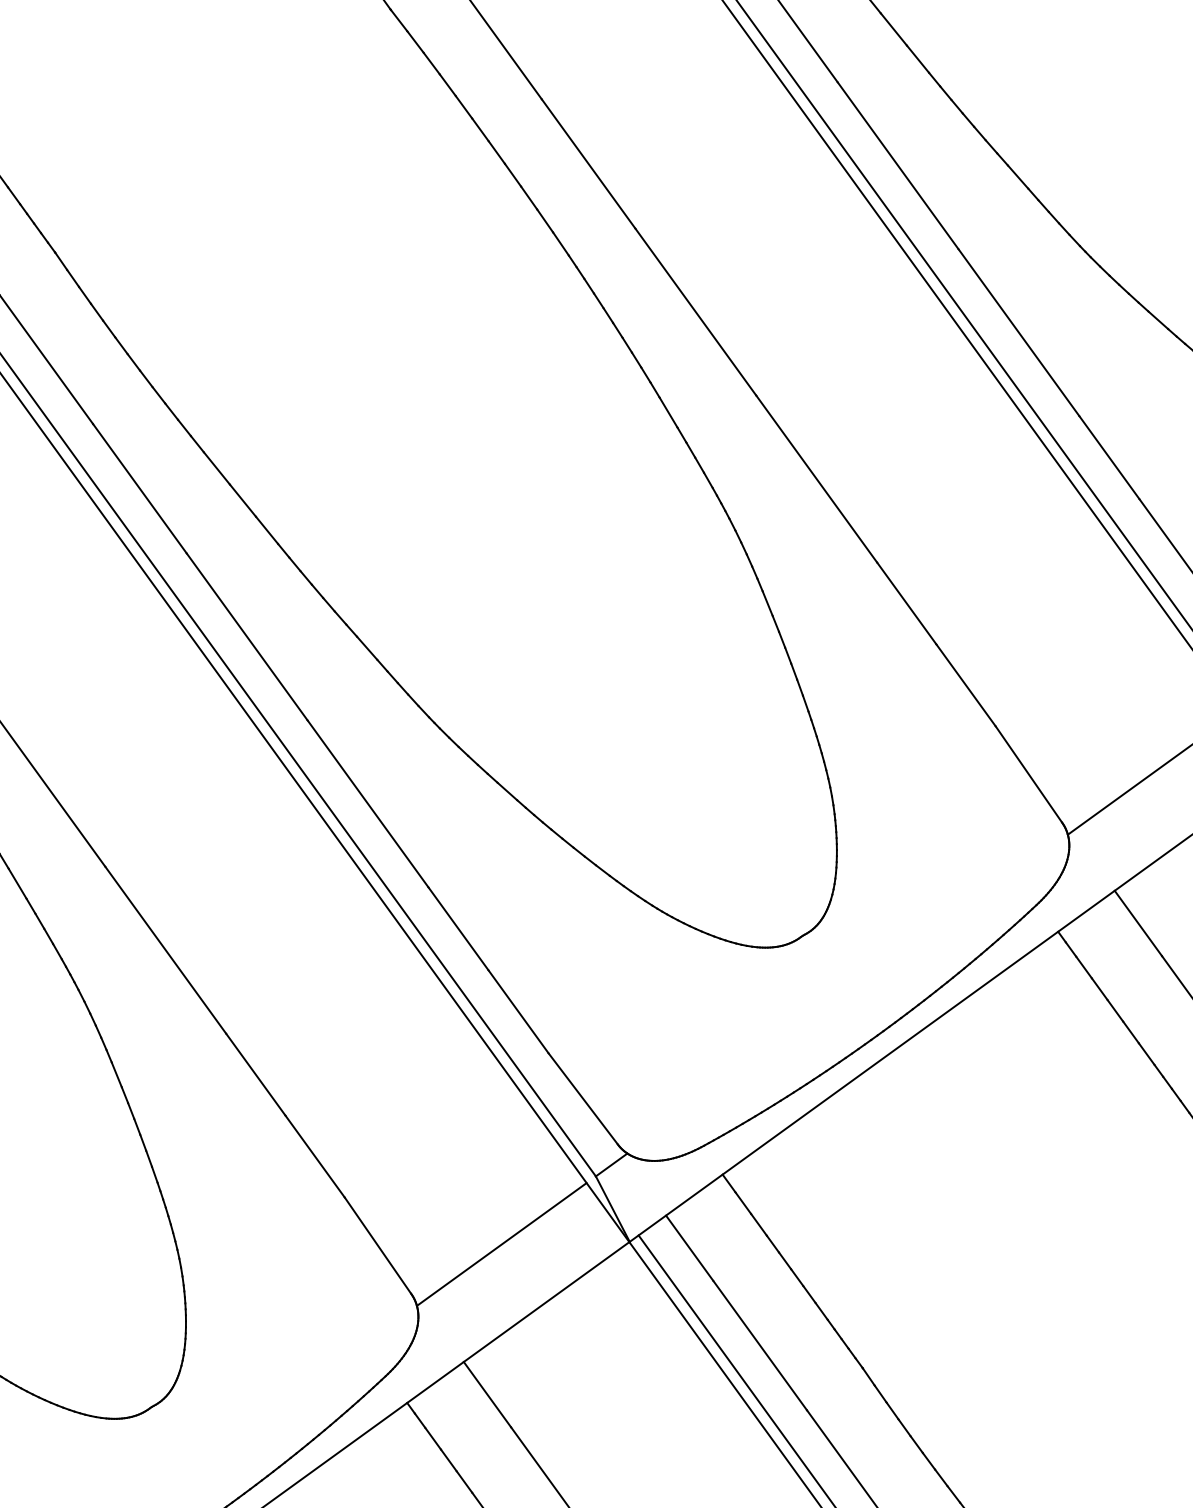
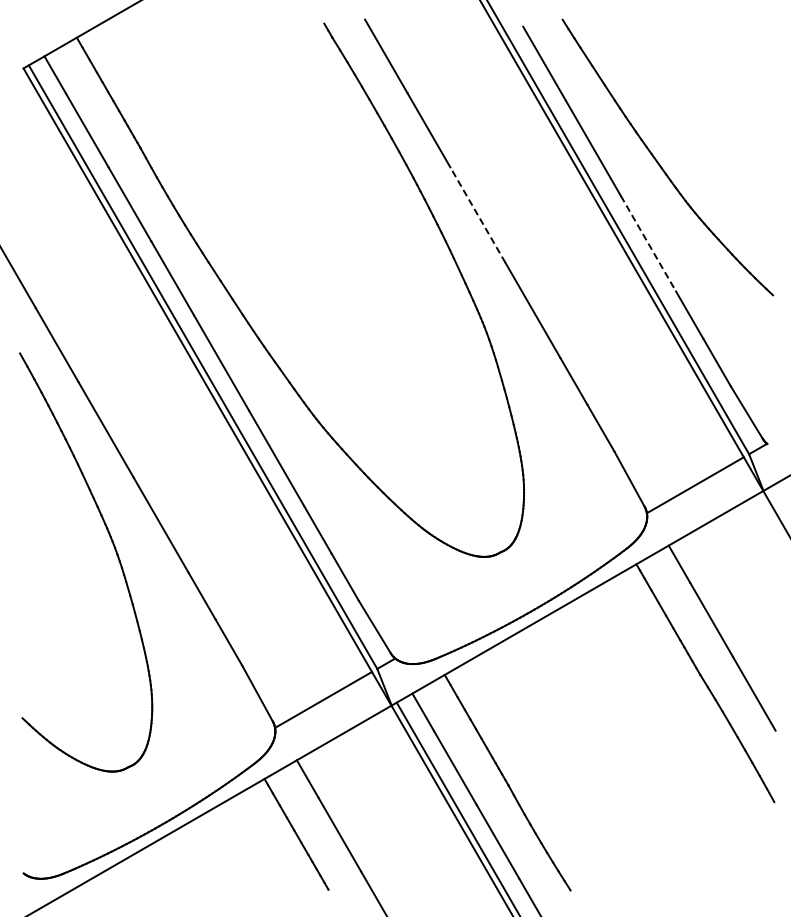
line: (695, 311) -> (477, 214), solid -> dashed
line: (1019, 334) -> (648, 244), solid -> dashed

